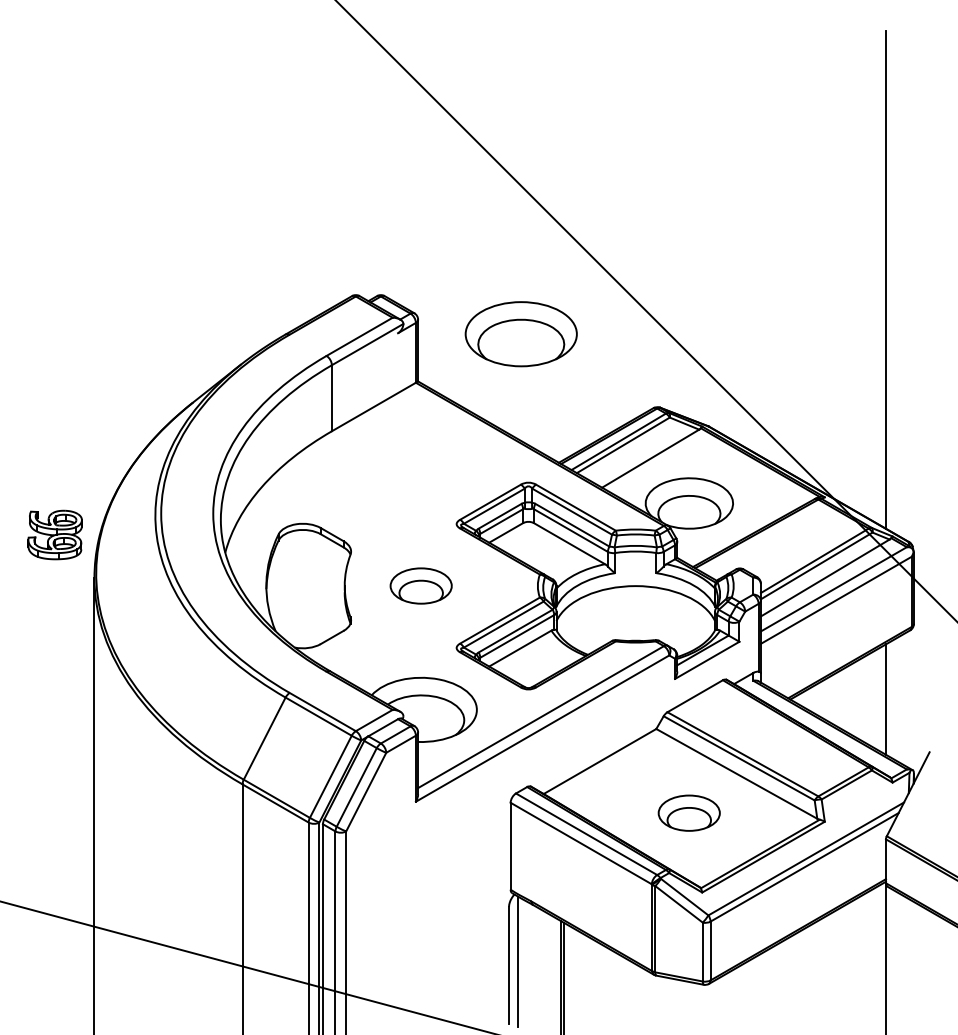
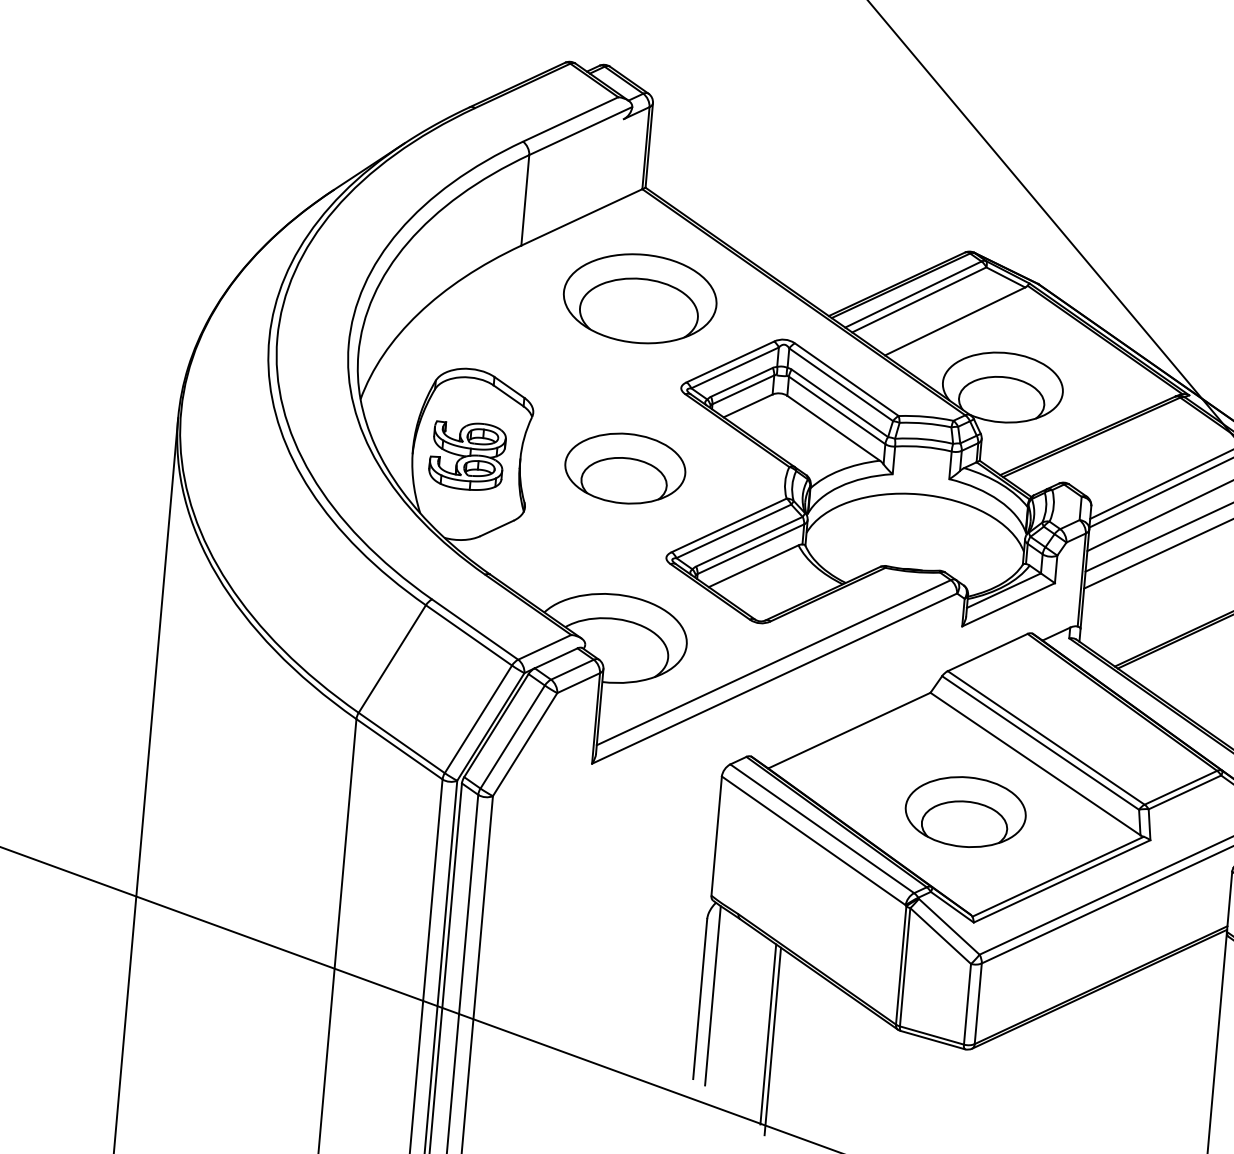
part: (520, 334) -> (639, 299), moved
part: (54, 534) -> (466, 455), moved
part: (420, 585) -> (624, 467), size x1.43
part: (688, 813) -> (964, 812), size x1.43

